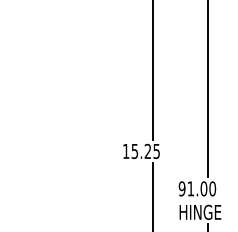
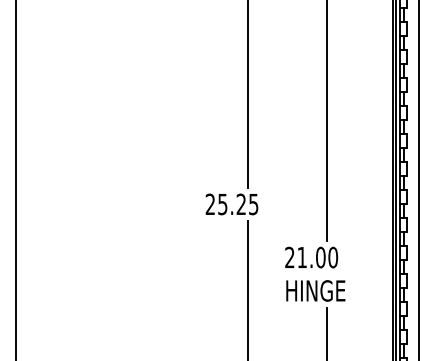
text: (125, 150) -> (209, 203), 15.25 -> 25.25
text: (181, 188) -> (289, 257), 91.00 -> 21.00

